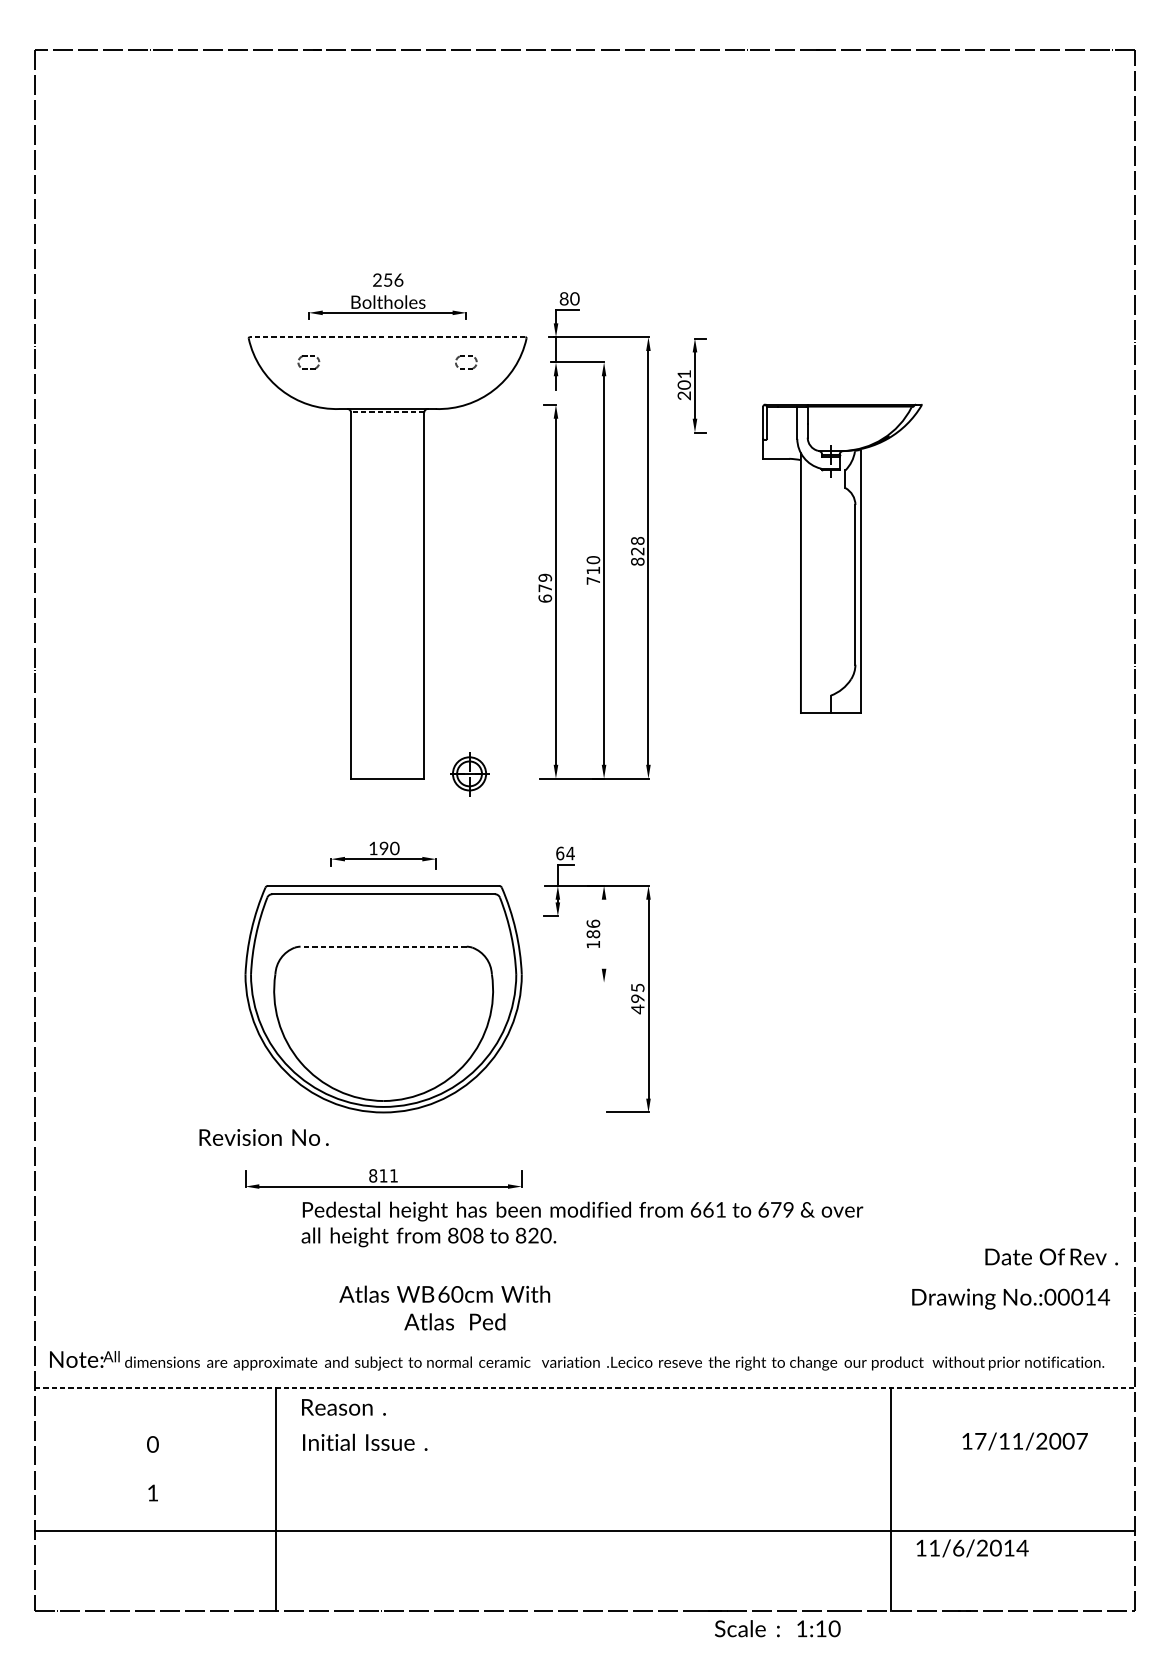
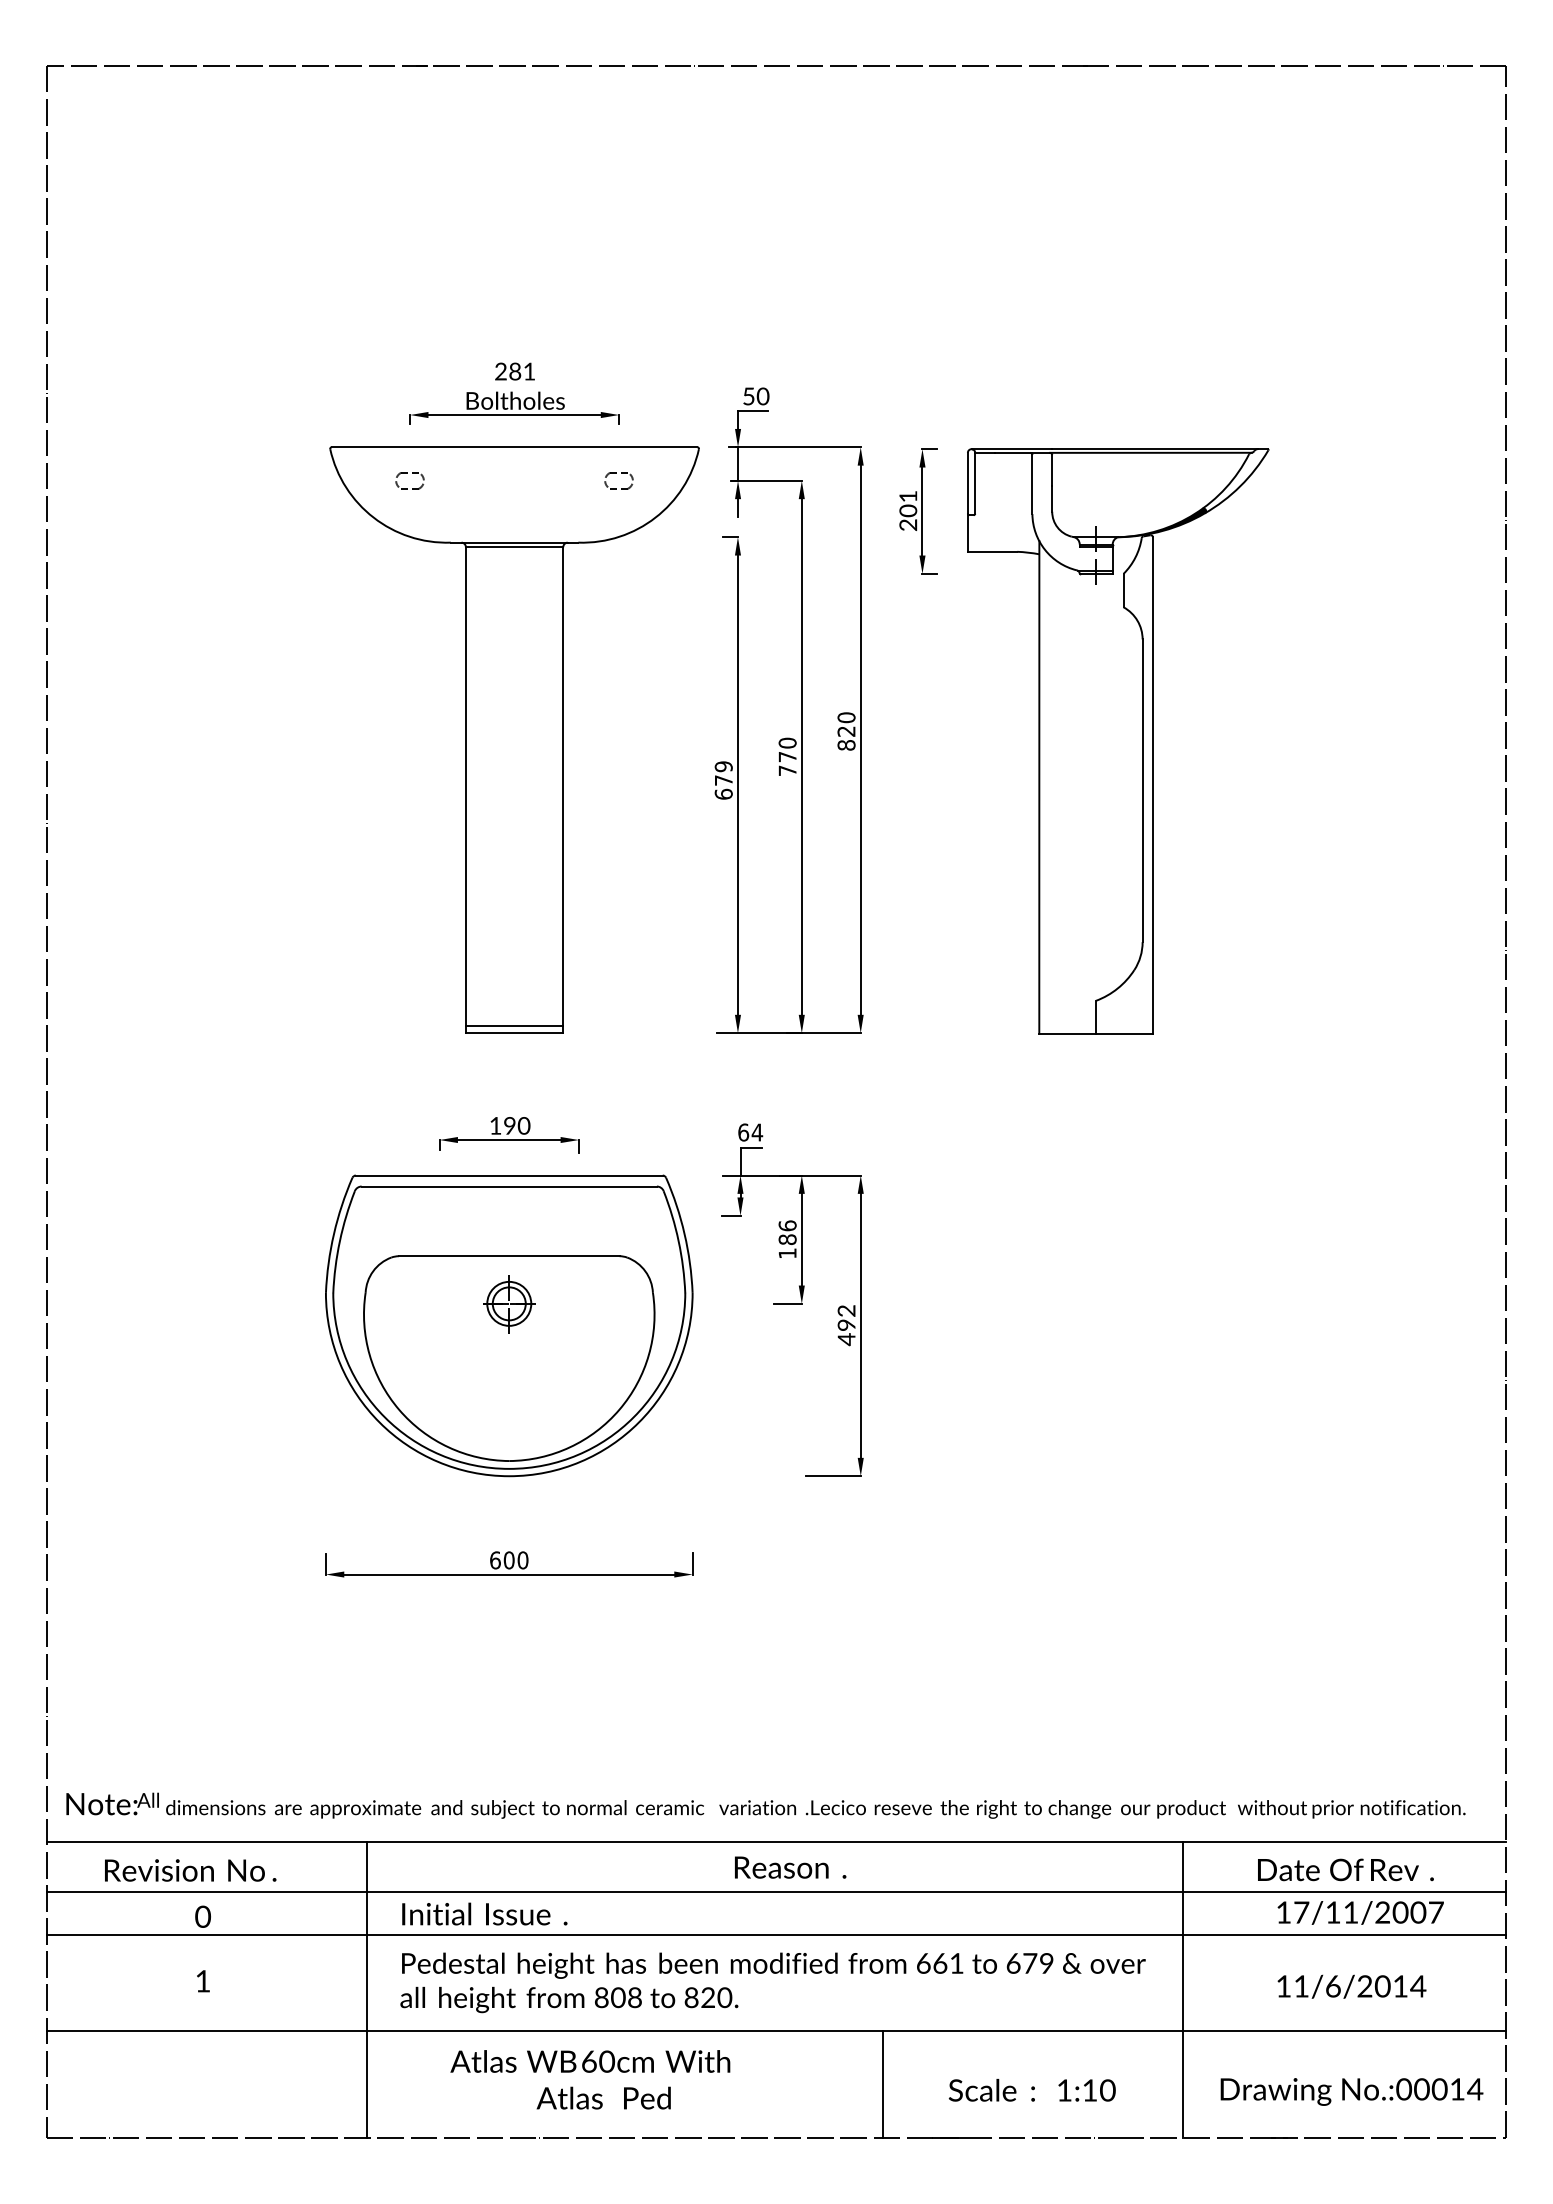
text: (393, 280) -> (522, 371), 256 -> 281
text: (563, 298) -> (748, 396), 80 -> 50
line: (387, 337) -> (514, 447), dashed -> solid
line: (387, 412) -> (514, 547), dashed -> solid
text: (637, 540) -> (846, 717), 828 -> 820
part: (842, 558) -> (1118, 741), size x1.43
text: (593, 570) -> (787, 757), 710 -> 770
line: (387, 772) -> (514, 1025), added
part: (469, 774) -> (509, 1304), moved
line: (603, 934) -> (801, 1239), added
line: (383, 946) -> (508, 1256), dashed -> solid
line: (593, 982) -> (787, 1303), added
text: (637, 987) -> (846, 1310), 495 -> 492
text: (264, 1137) -> (190, 1870), moved
text: (383, 1175) -> (509, 1560), 811 -> 600
text: (581, 1224) -> (772, 1982), moved
text: (1051, 1256) -> (1345, 1869), moved
text: (1010, 1298) -> (1351, 2091), moved
text: (444, 1307) -> (590, 2079), moved
line: (585, 1387) -> (776, 1841), dashed -> solid
text: (343, 1407) -> (790, 1867), moved
line: (585, 1426) -> (776, 1892), added
line: (585, 1458) -> (776, 1935), added
text: (972, 1548) -> (1351, 1986), moved
line: (664, 1570) -> (882, 2084), added
text: (777, 1628) -> (1031, 2090), moved

